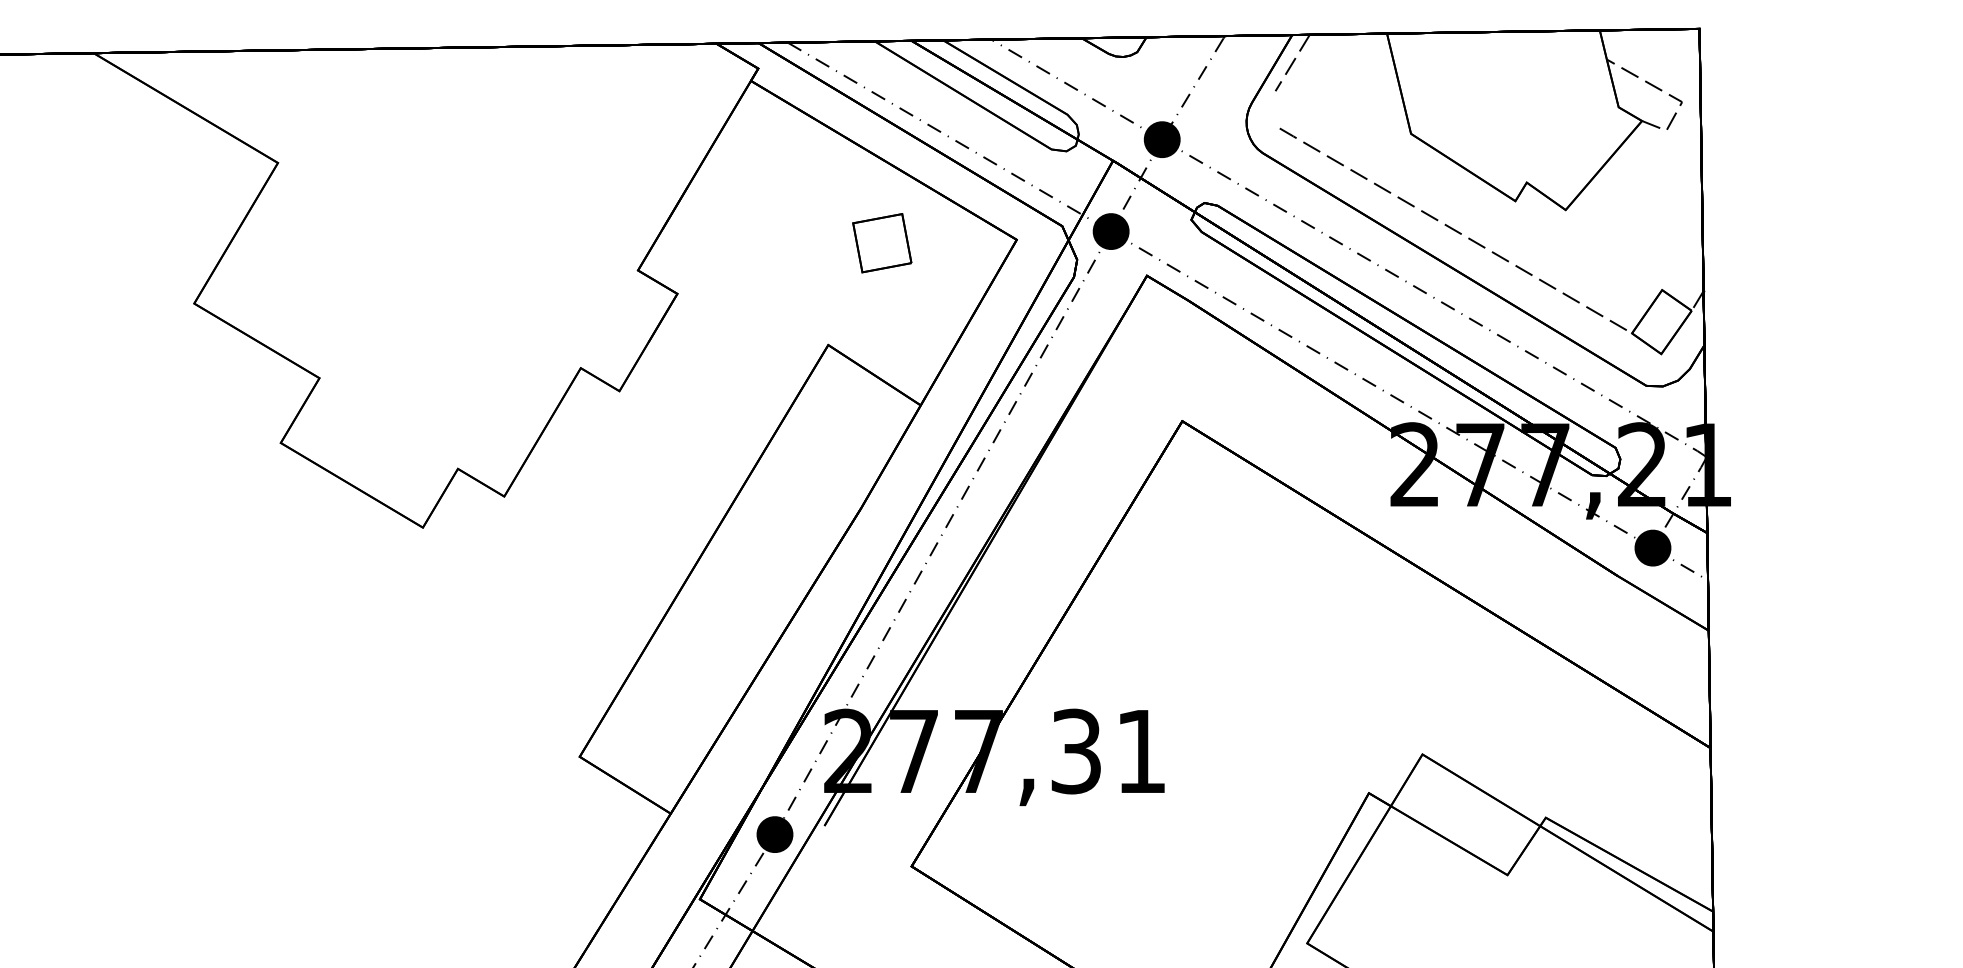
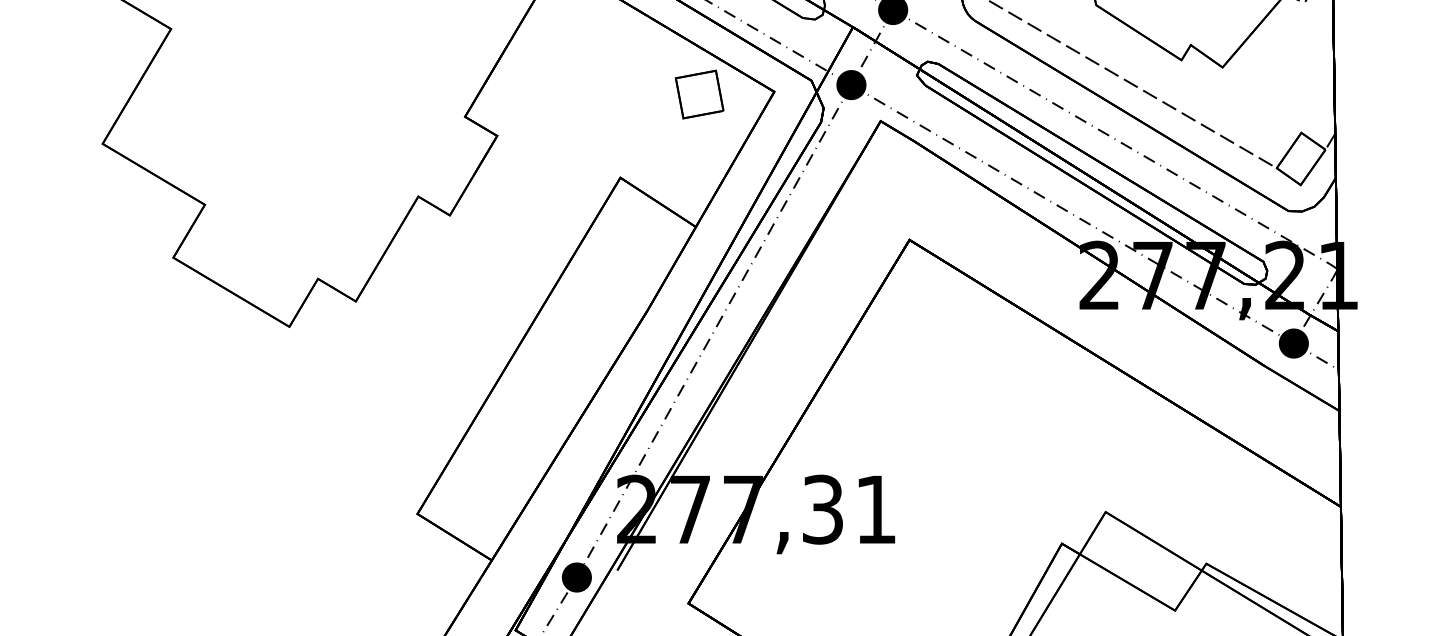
part: (882, 243) -> (699, 94), moved

